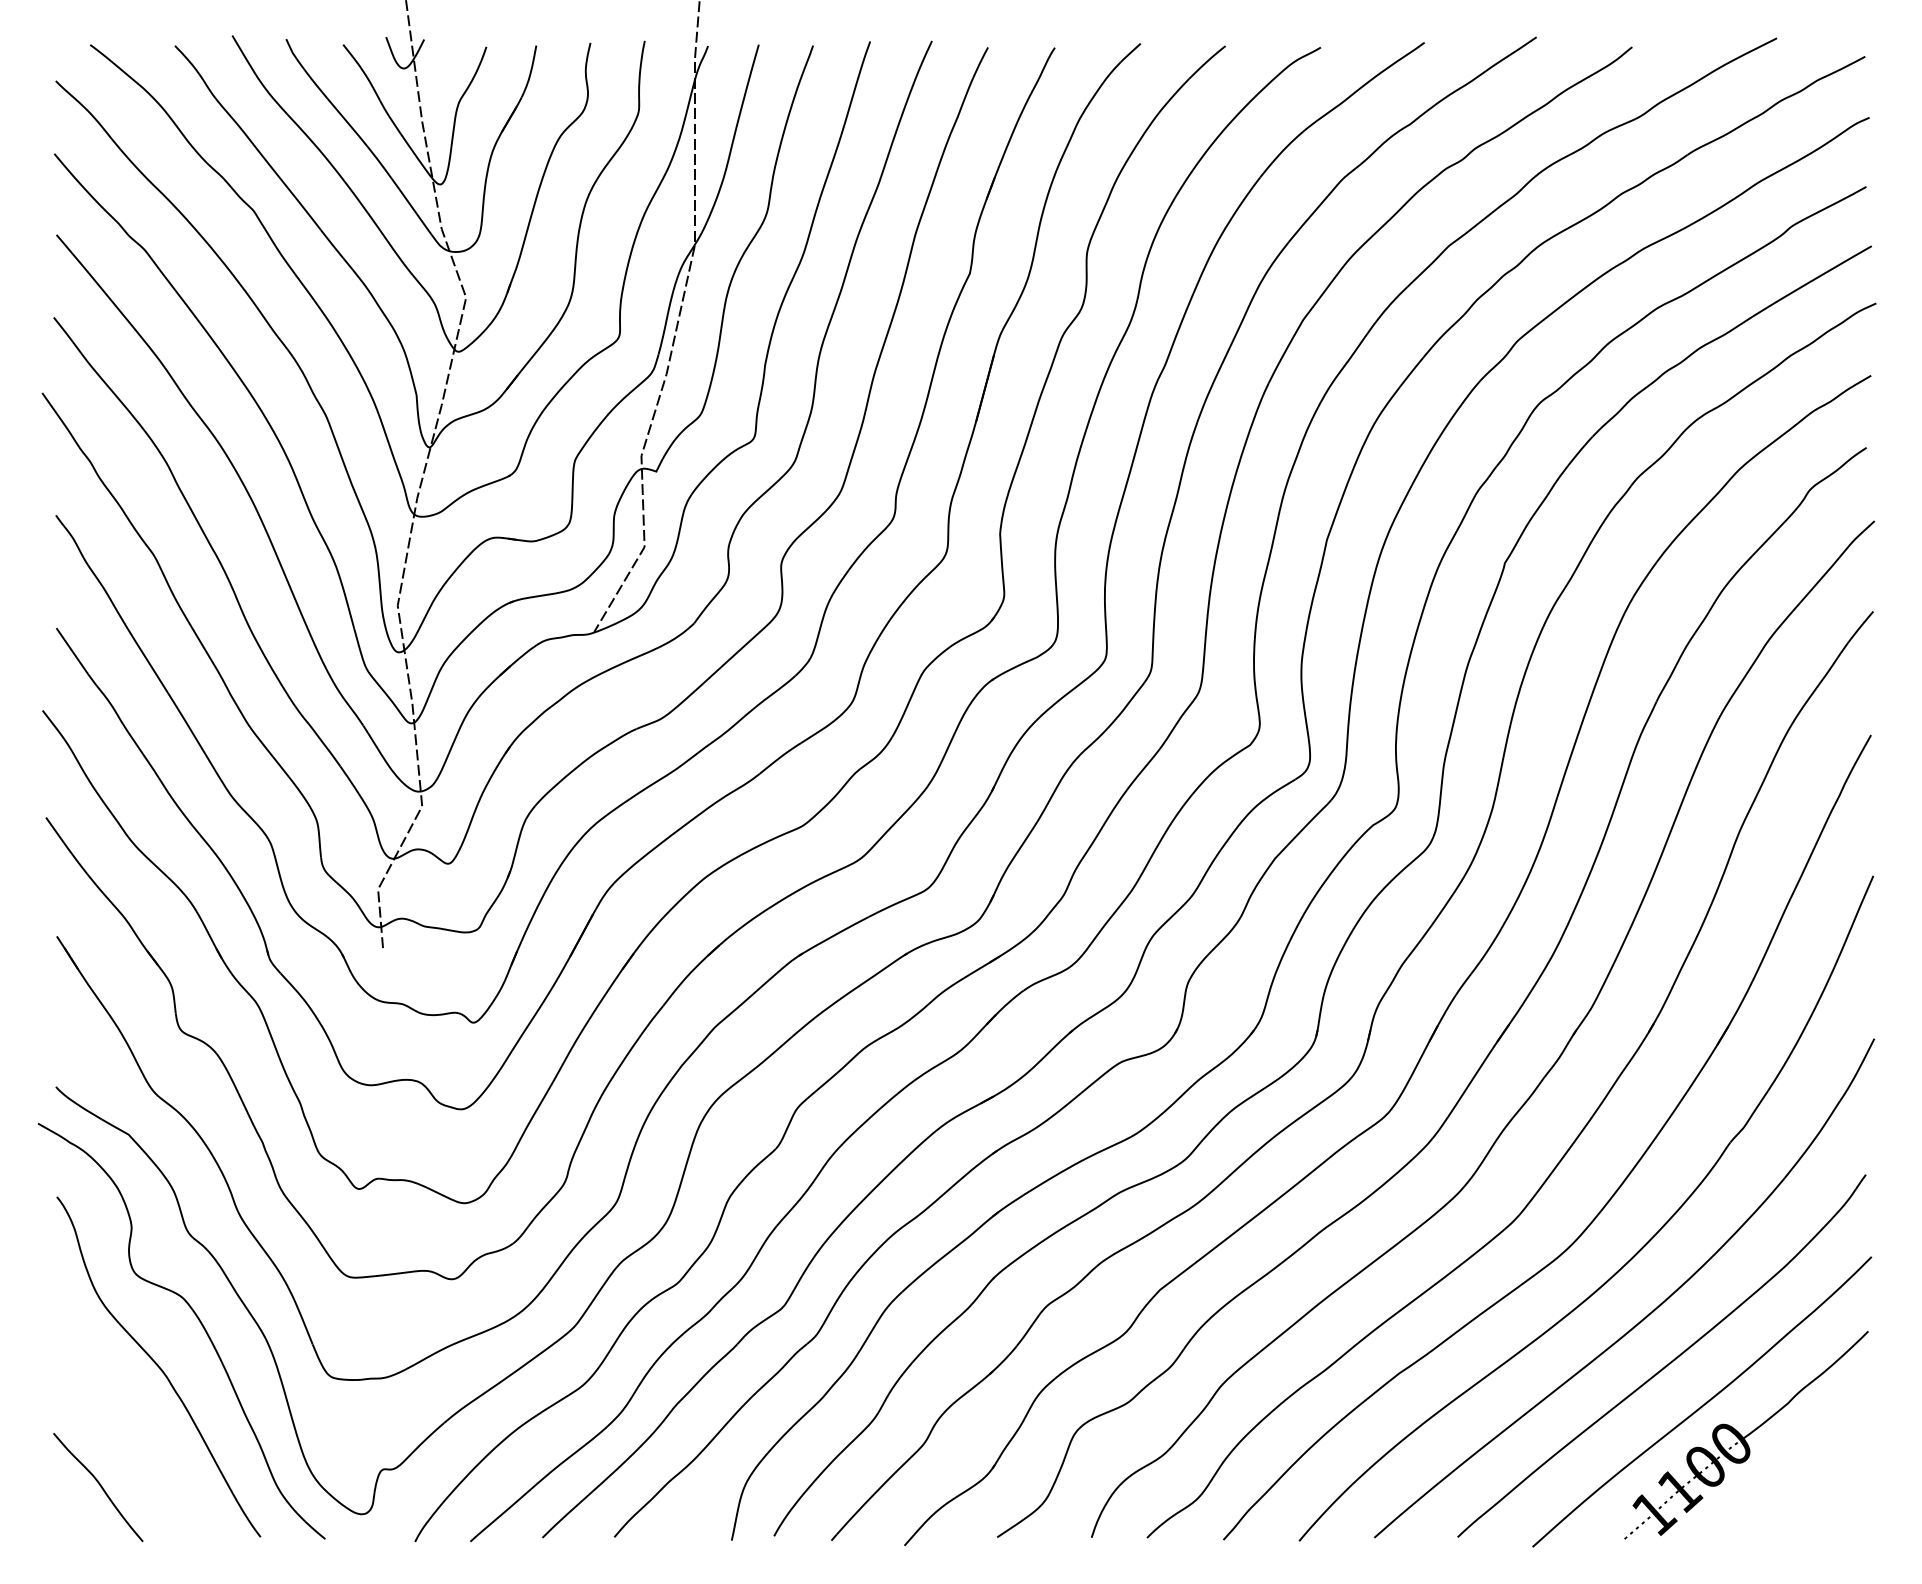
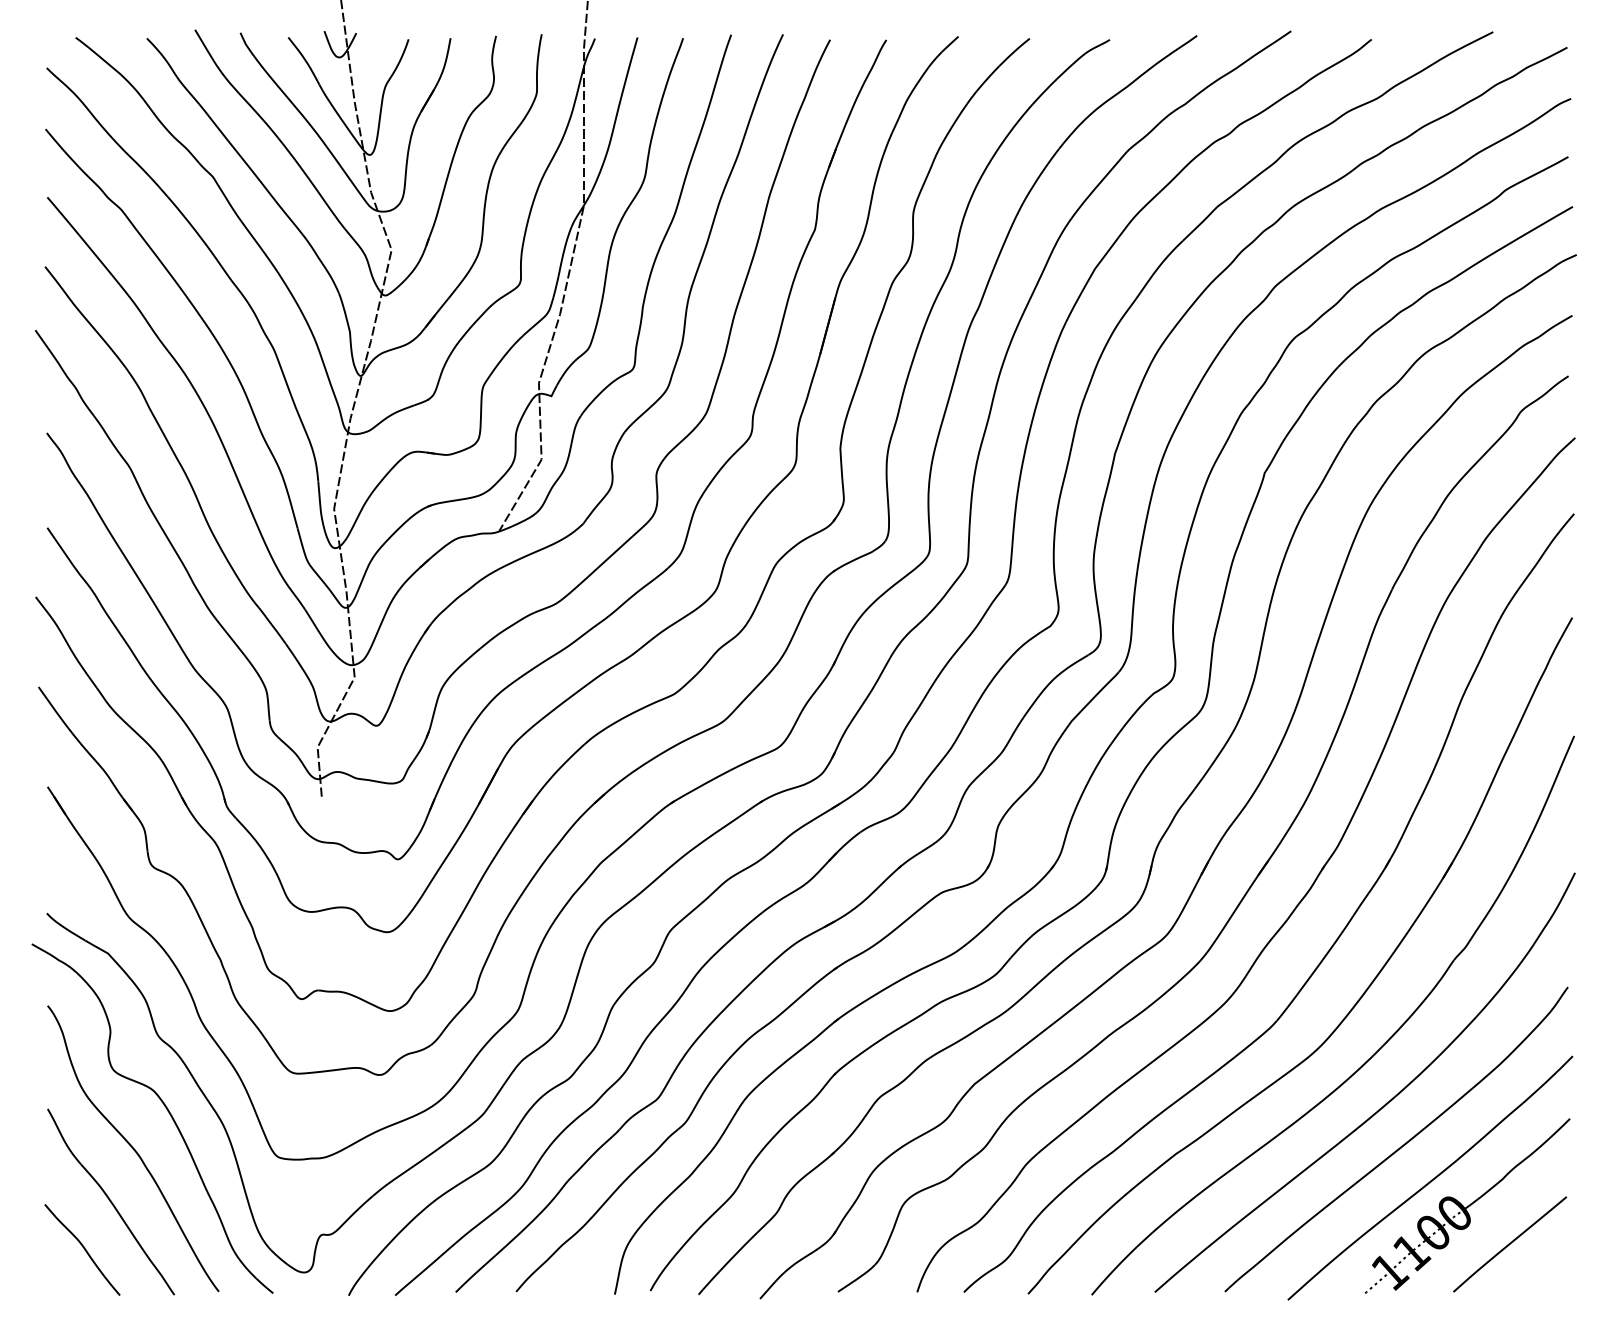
part: (131, 1429) -> (110, 1201), added
line: (1797, 1480) -> (1510, 1244), added

